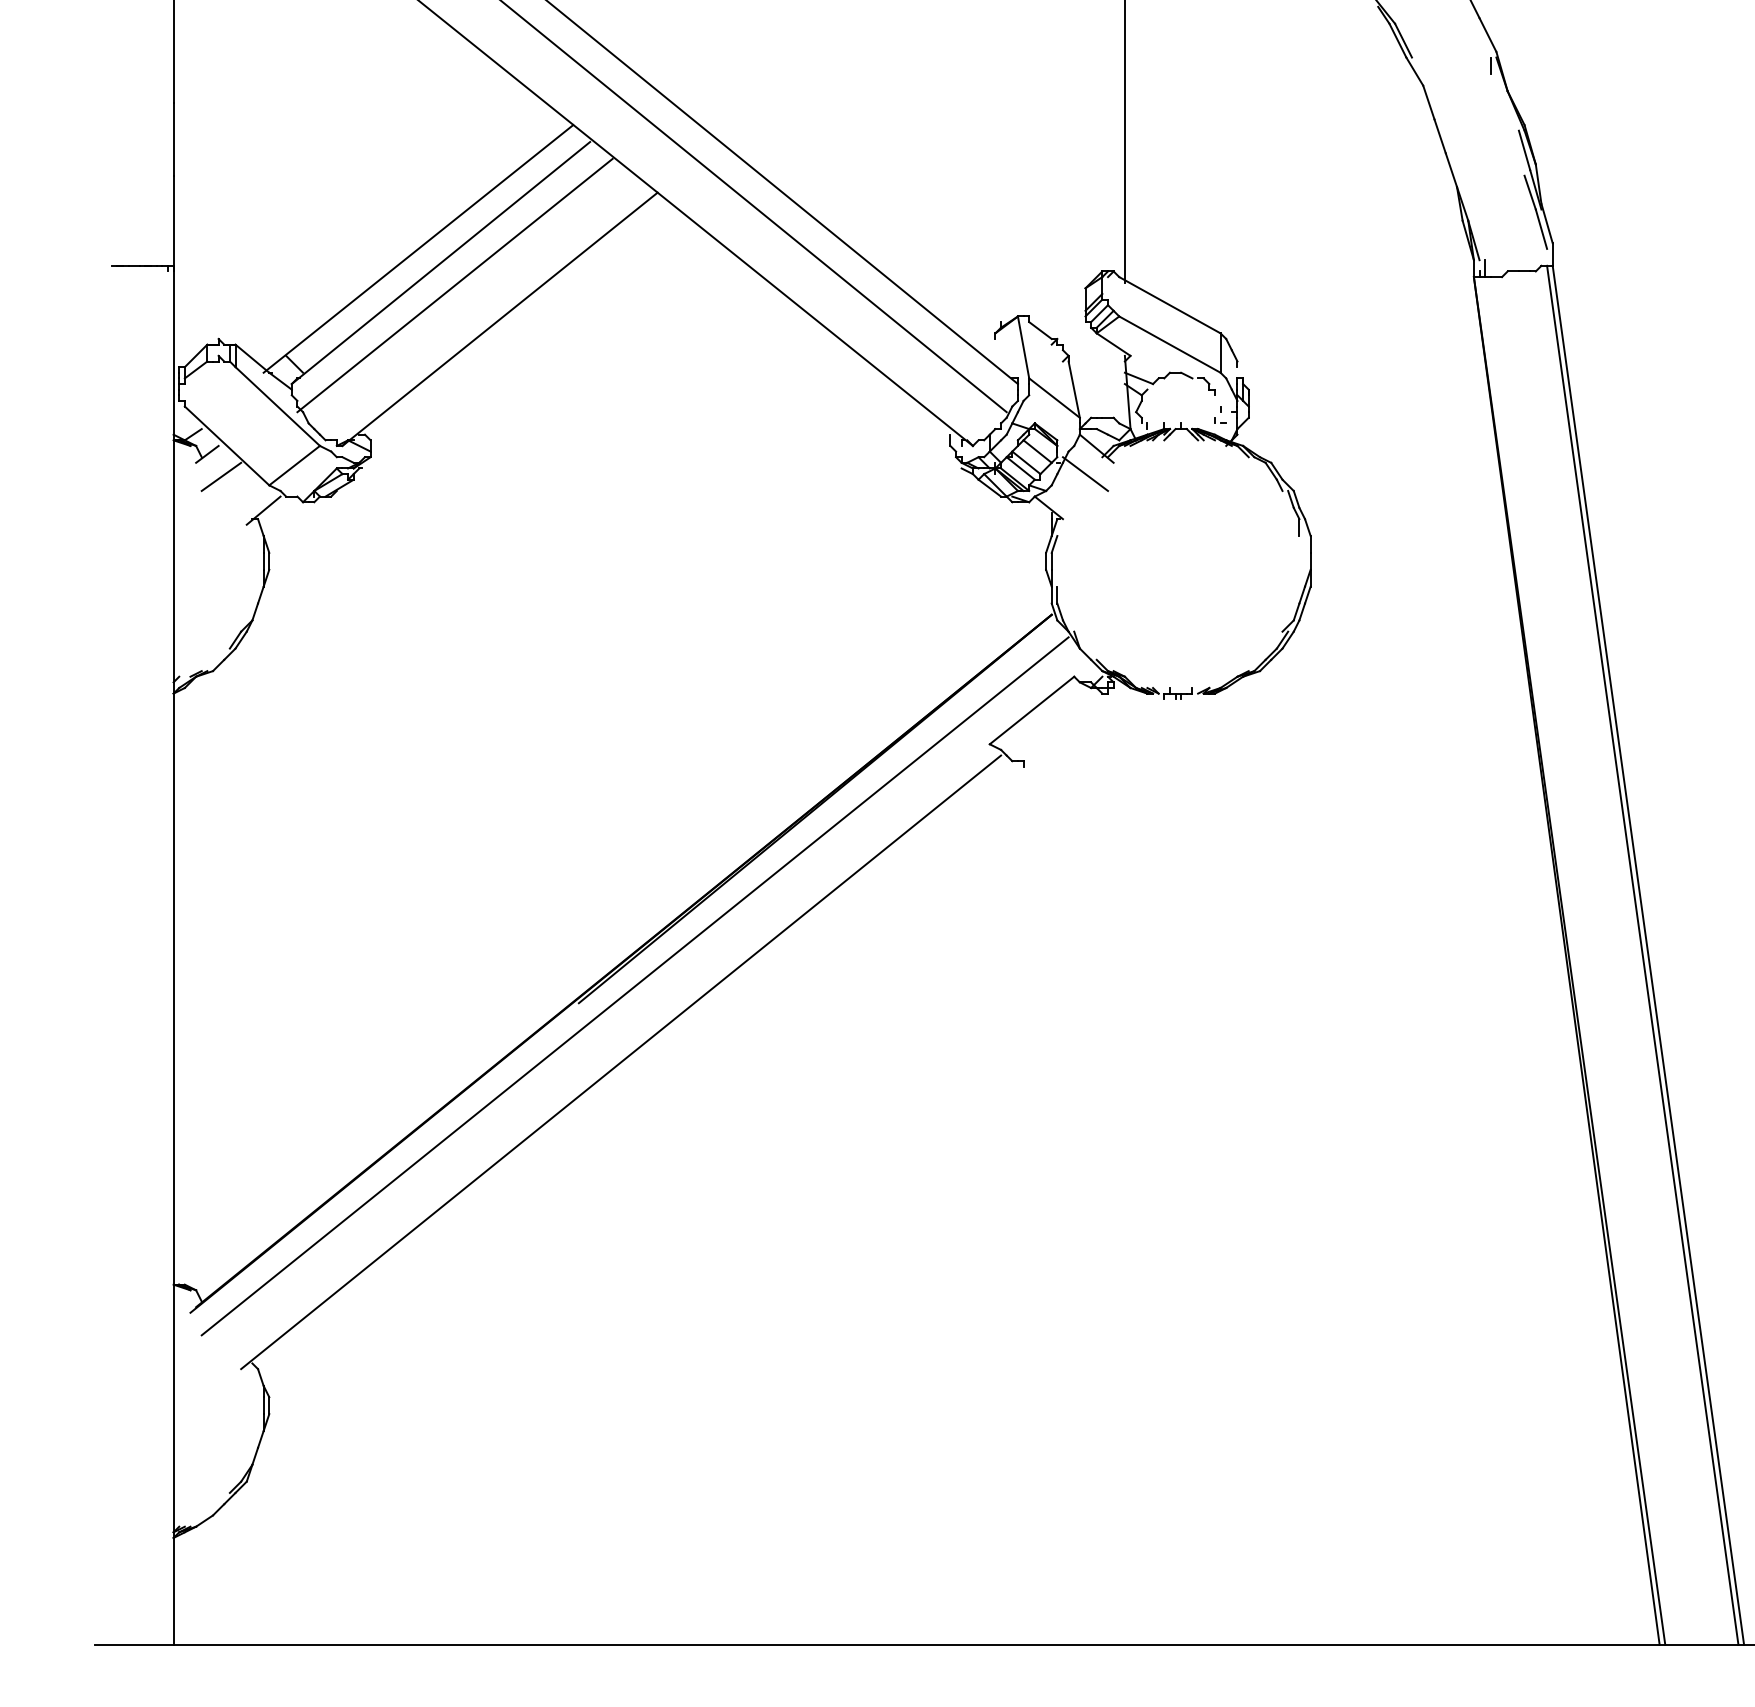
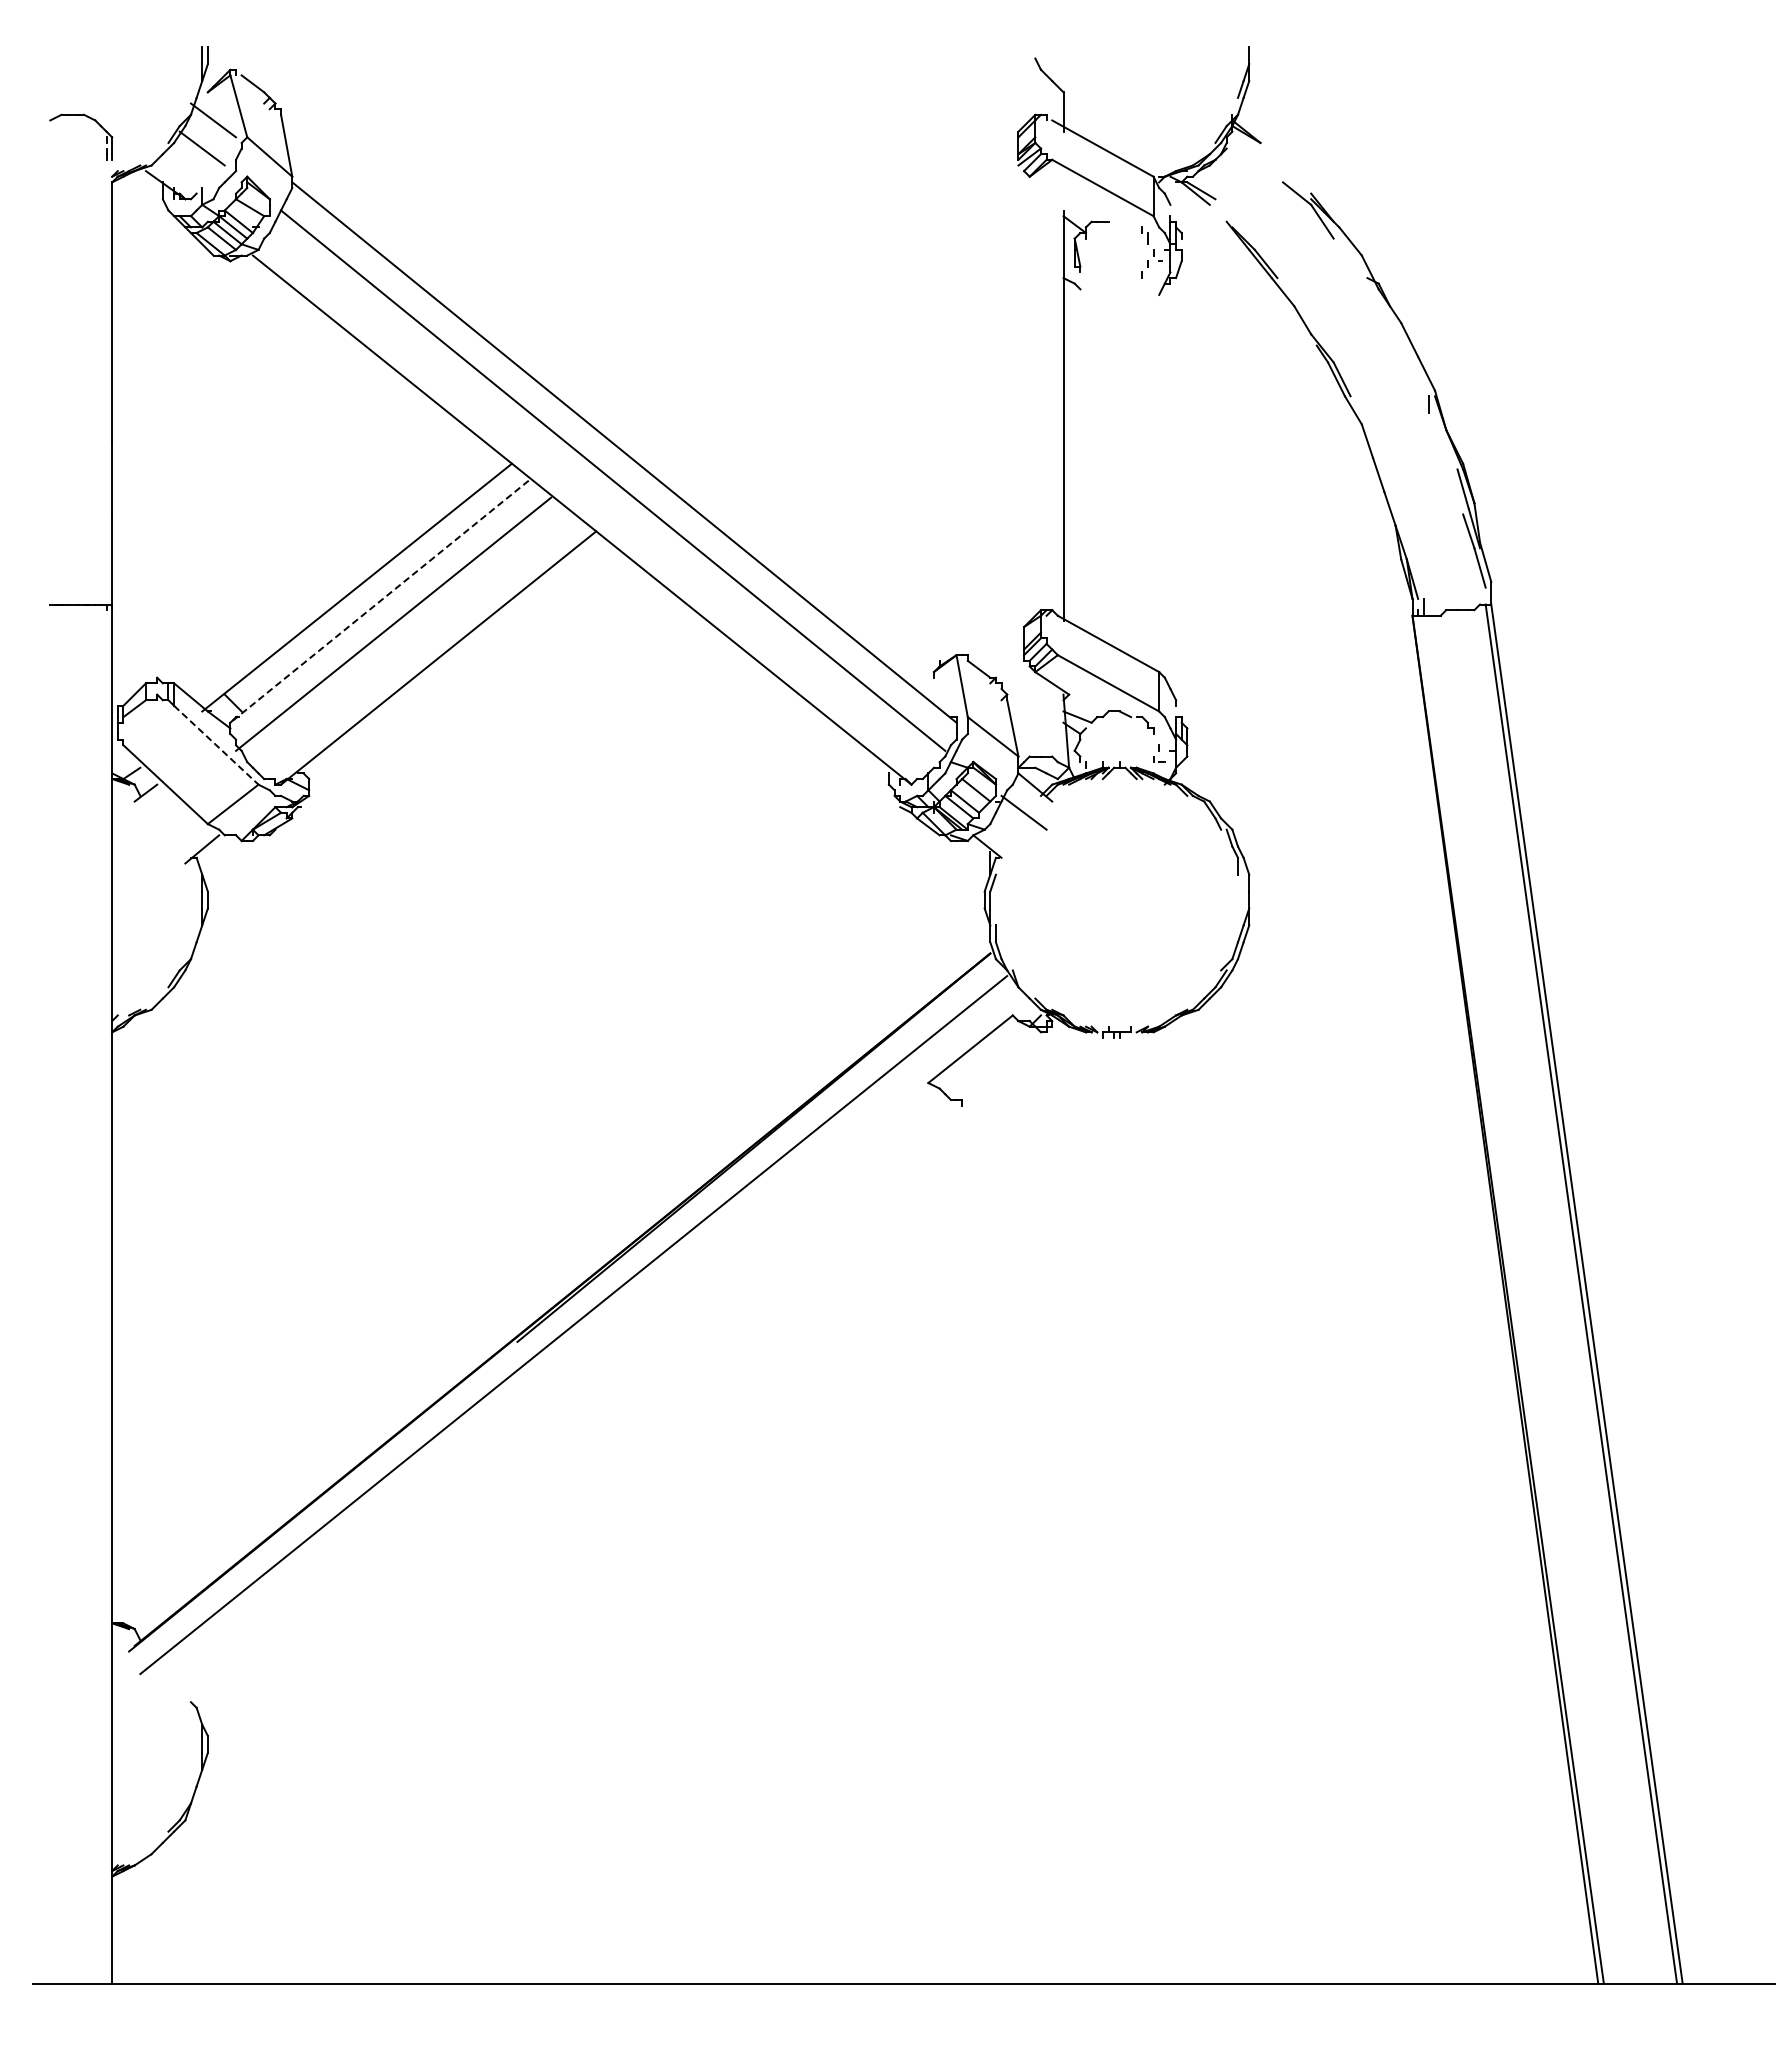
line: (440, 263) -> (379, 602), solid -> dashed
line: (277, 406) -> (216, 745), solid -> dashed
line: (220, 476) -> (159, 815), removed
line: (620, 1061) -> (559, 1400), removed

